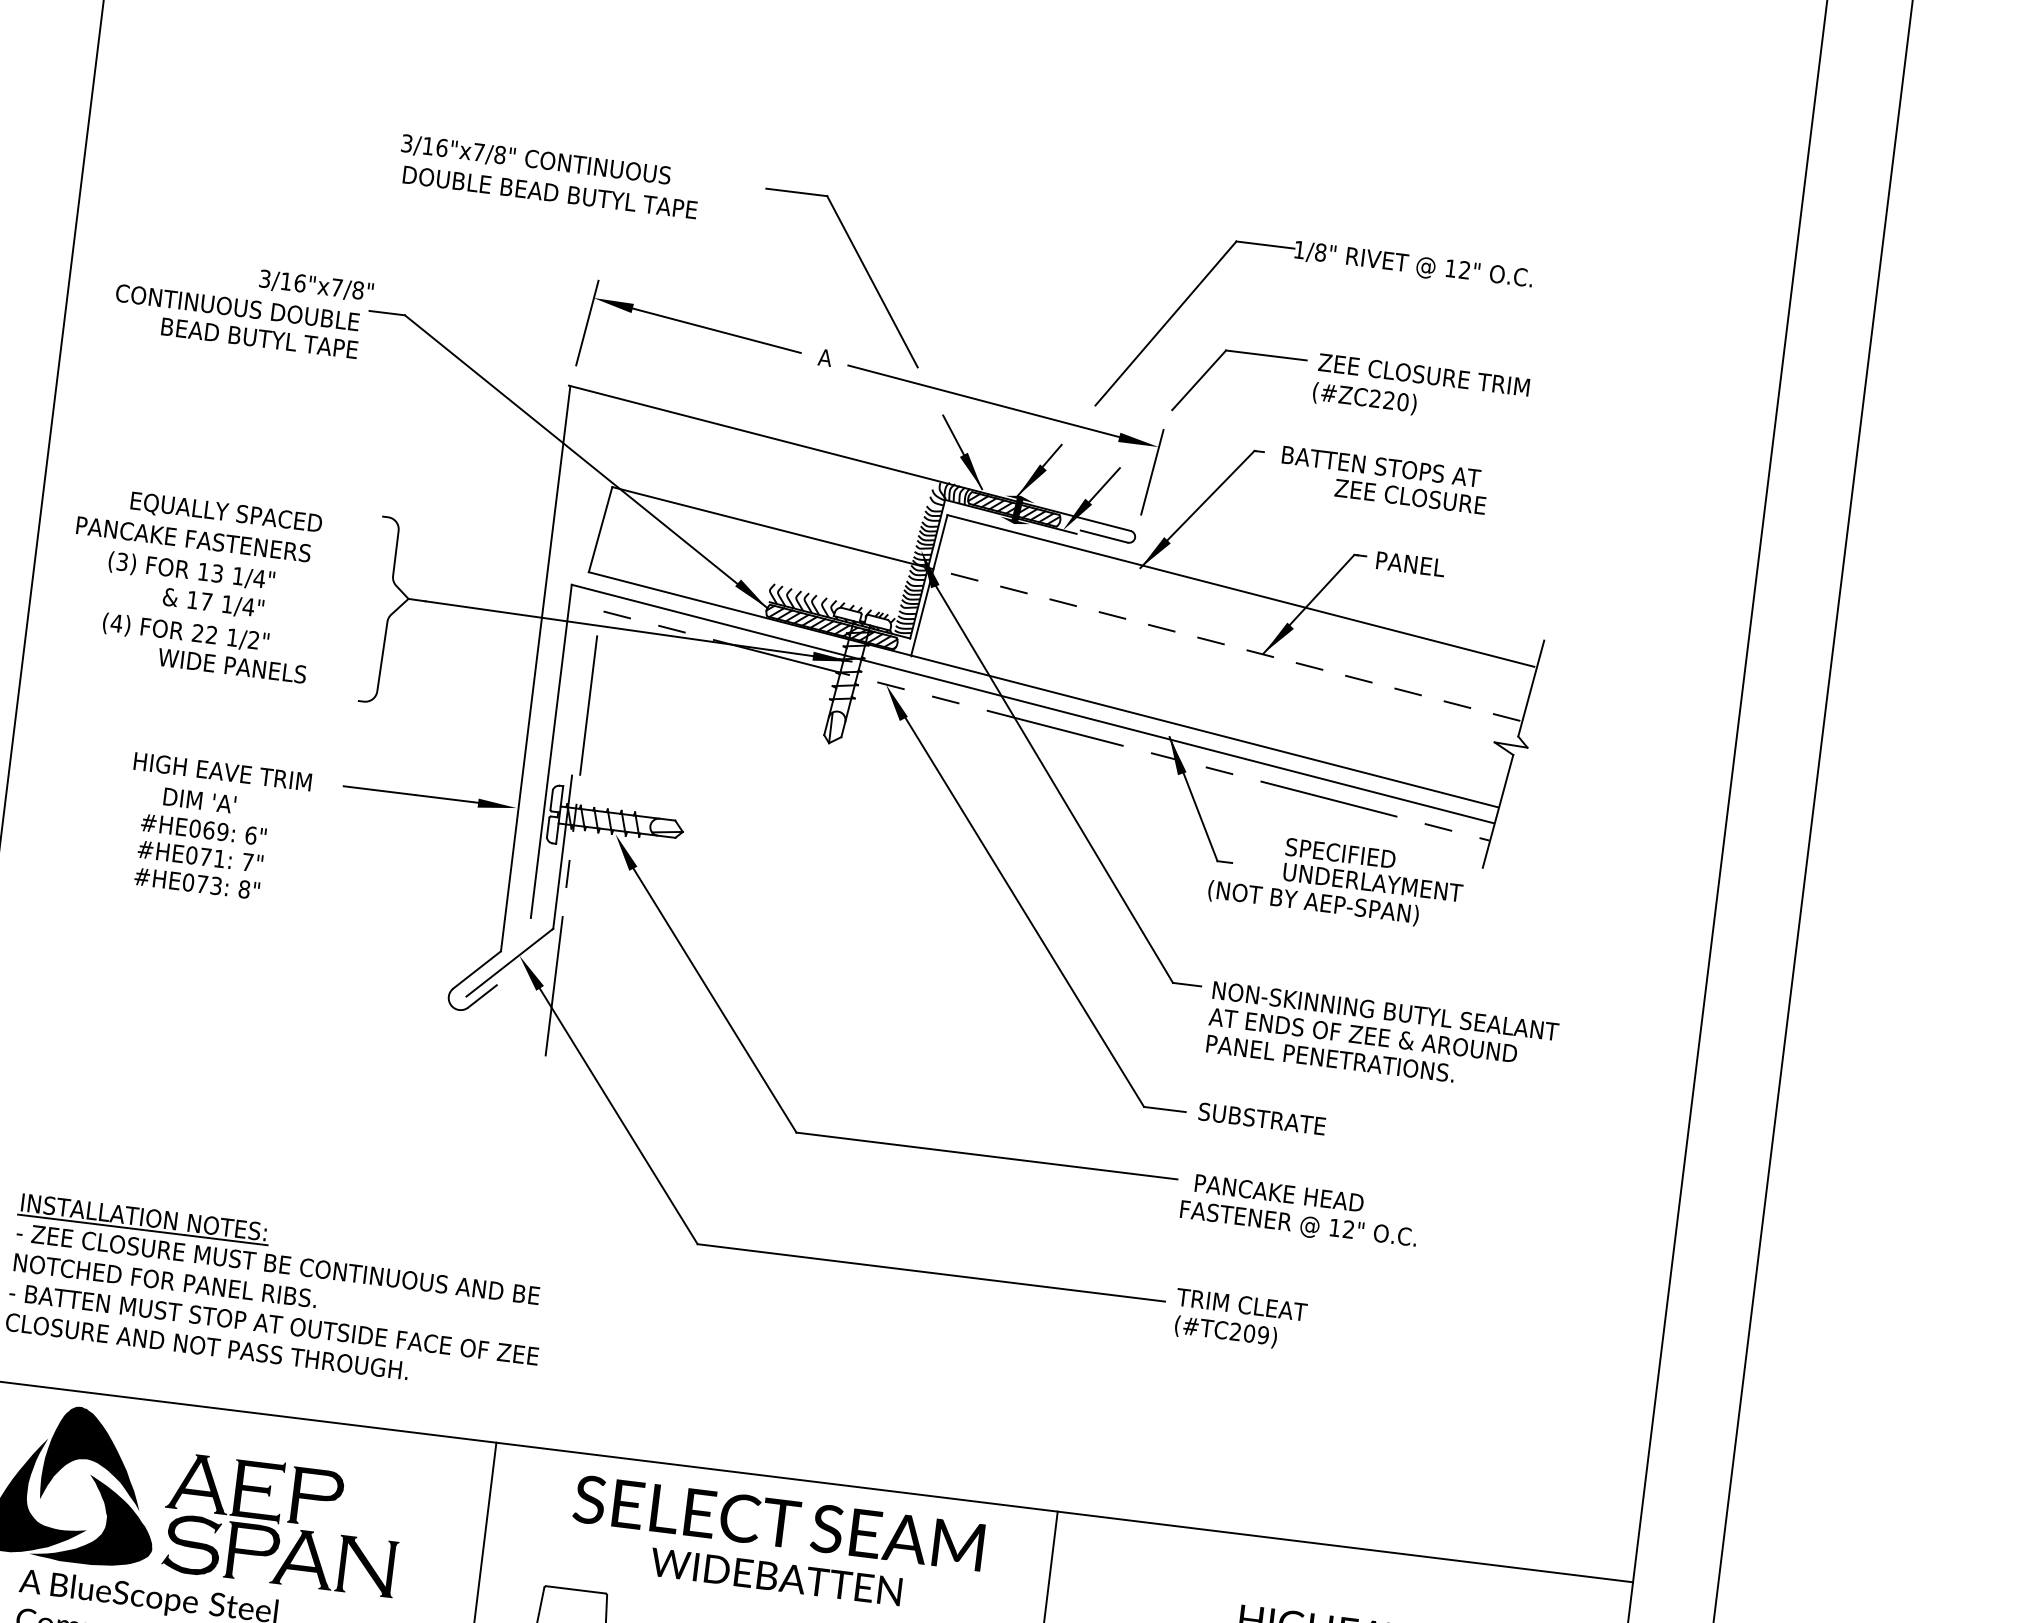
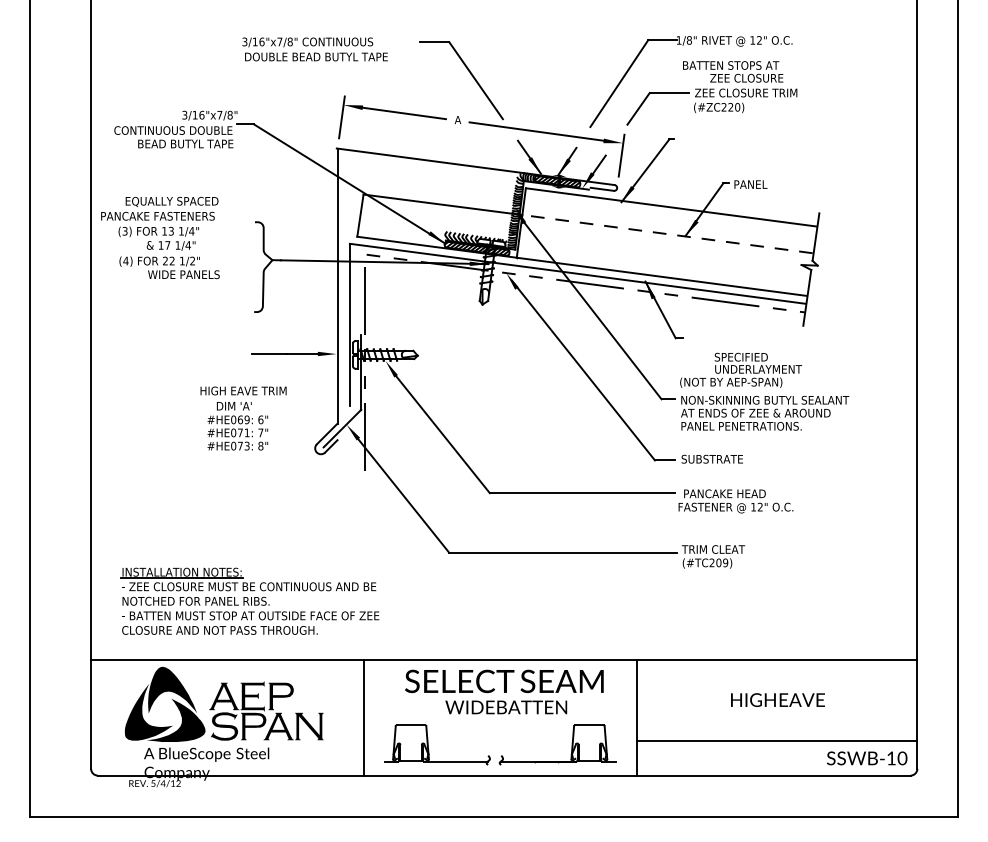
text: (1384, 479) -> (733, 71), moved
text: (193, 583) -> (160, 237), moved
text: (215, 828) -> (243, 418), moved
text: (1337, 878) -> (741, 369), moved

